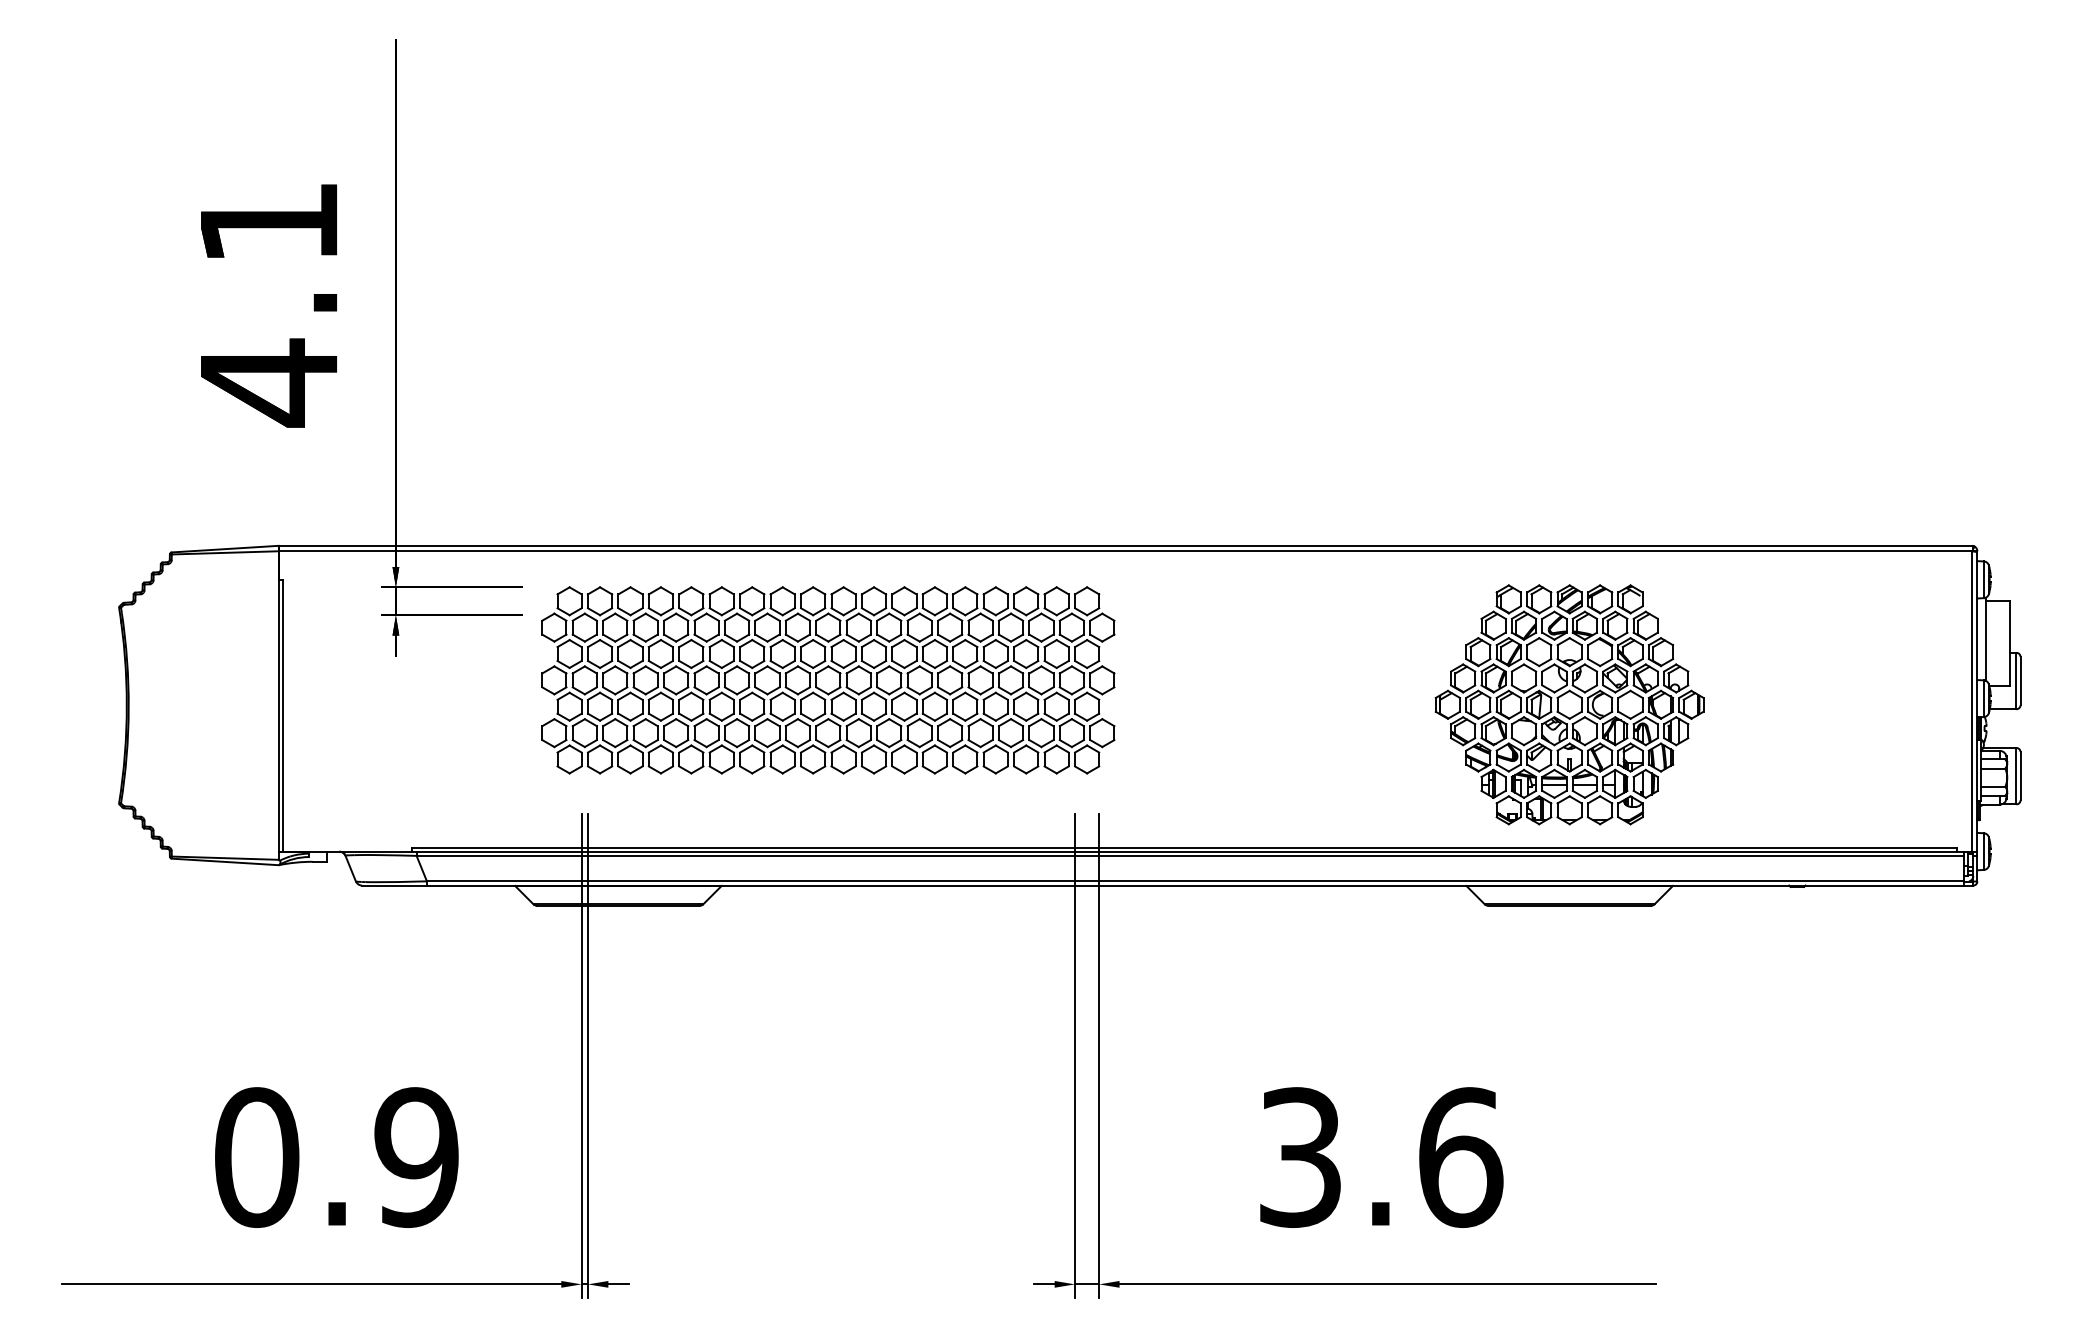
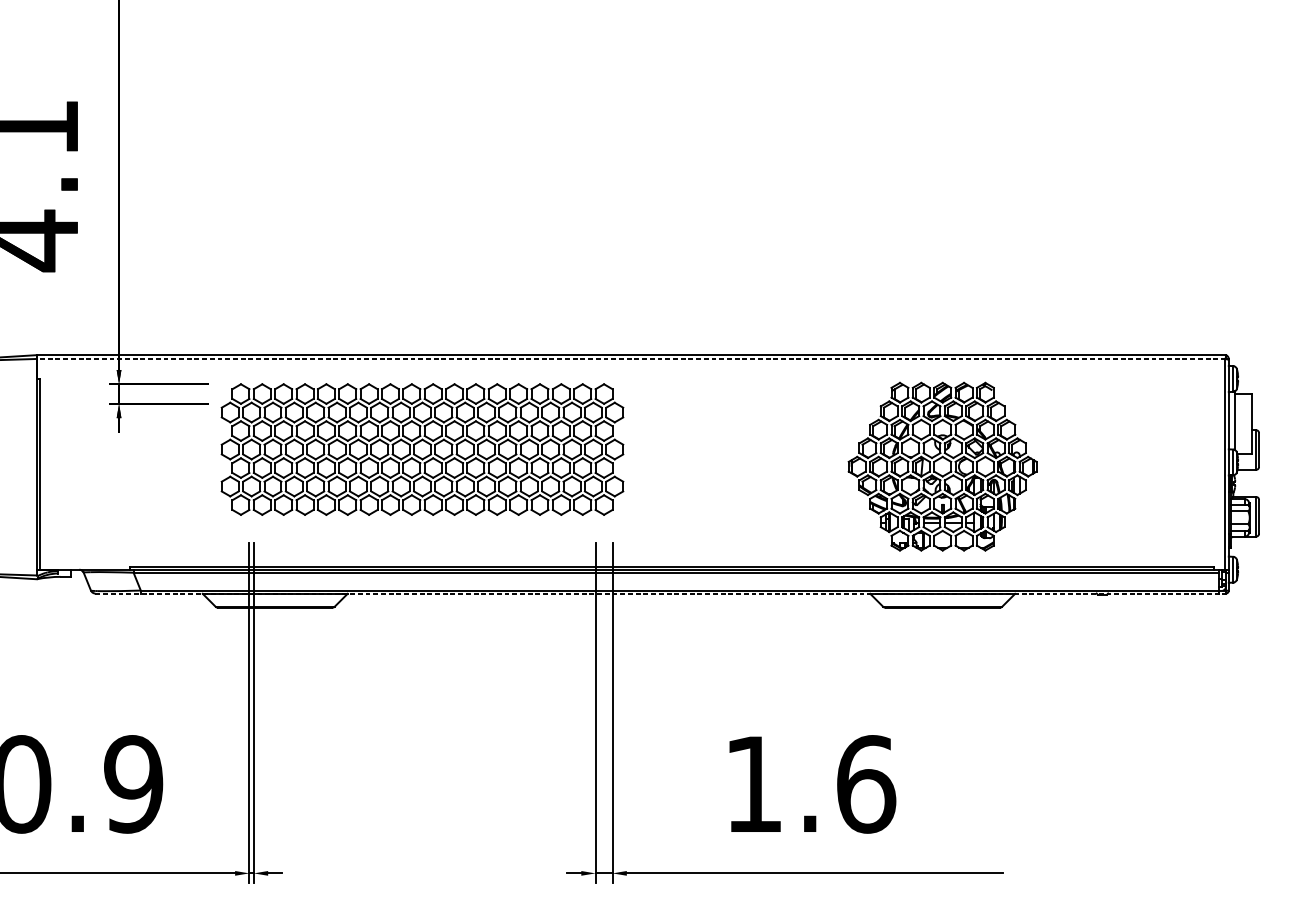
line: (1125, 551) -> (631, 359), solid -> dashed
line: (1167, 885) -> (660, 593), solid -> dashed
text: (1300, 1157) -> (753, 784), 3.6 -> 1.6

